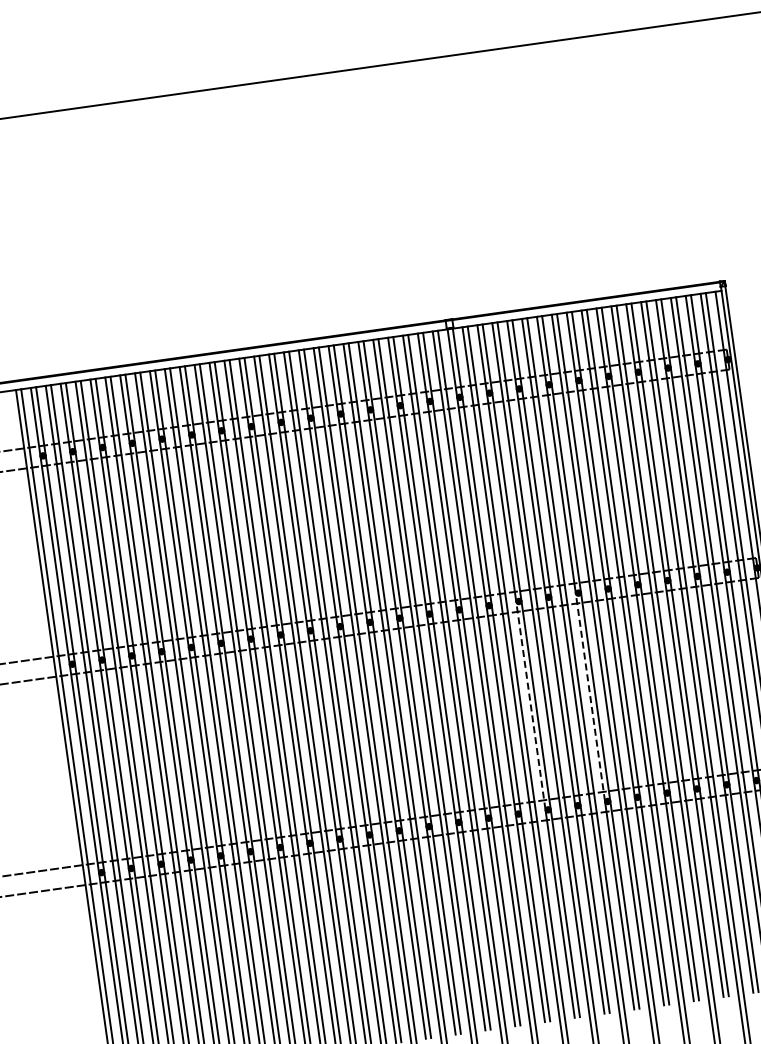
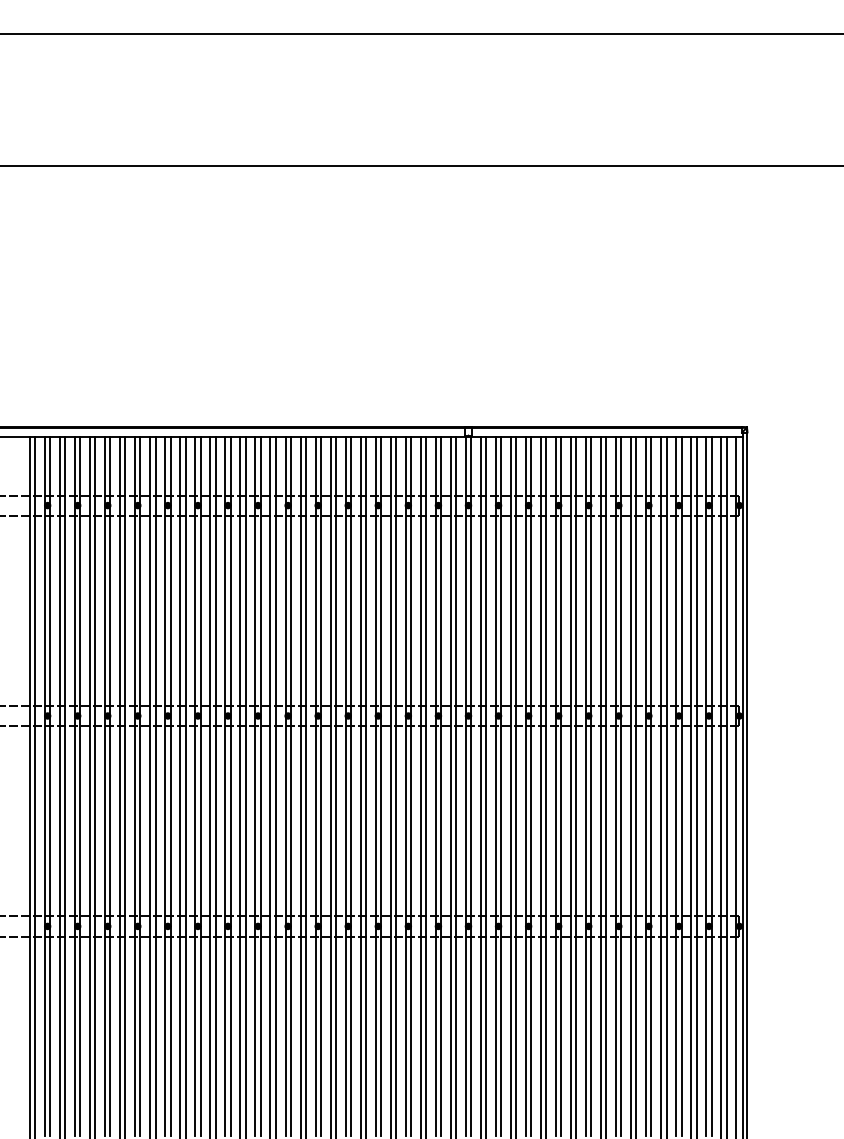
line: (590, 696) -> (556, 820), dashed -> solid
line: (530, 705) -> (495, 820), dashed -> solid

